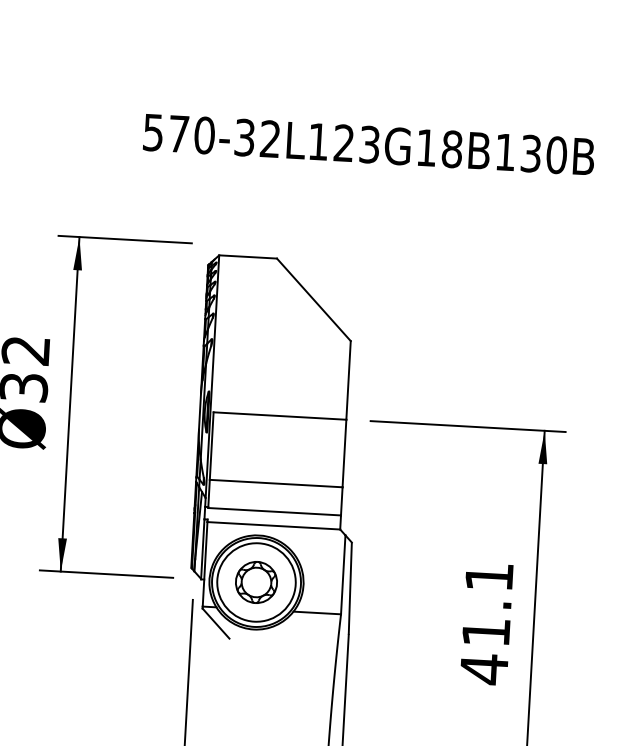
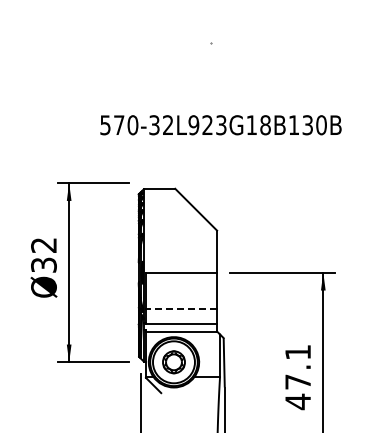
text: (317, 142) -> (193, 125), 570-32L123G18B130B -> 570-32L923G18B130B
line: (276, 482) -> (181, 308), solid -> dashed
text: (485, 631) -> (297, 381), 41.1 -> 47.1

